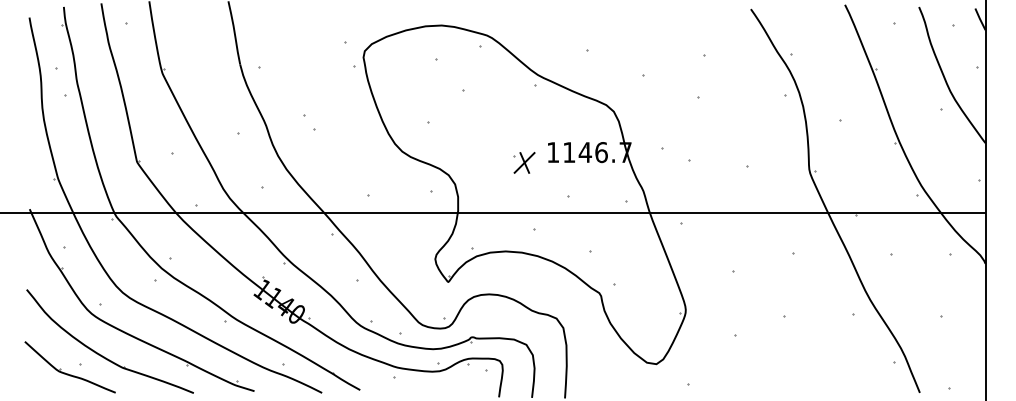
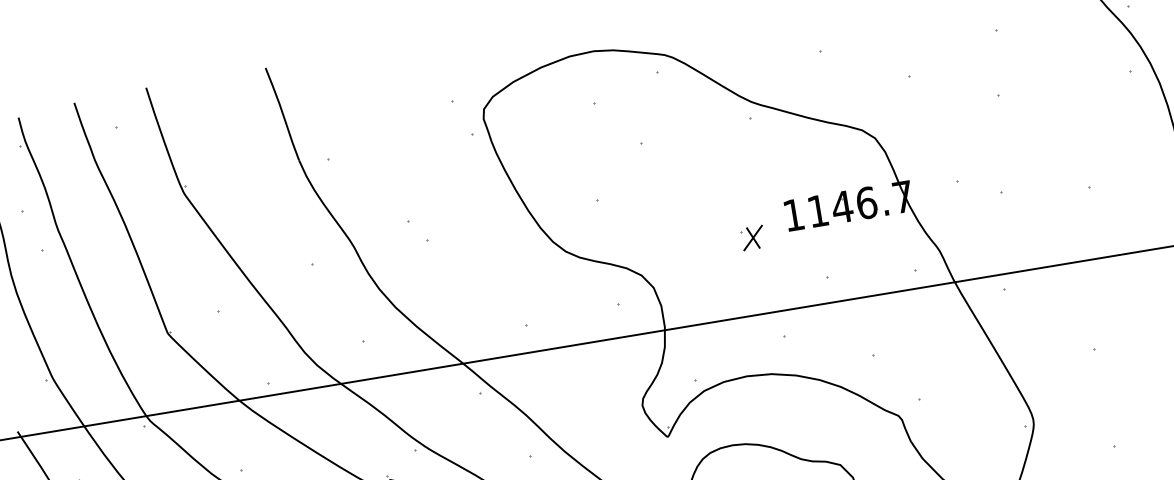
part: (524, 162) -> (752, 237), size x0.7

